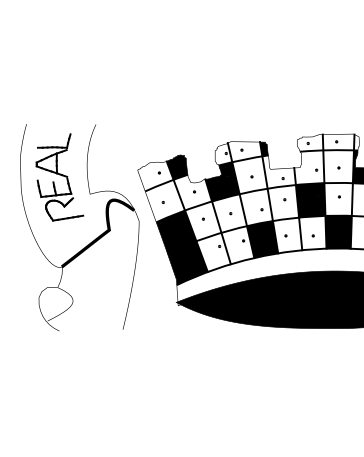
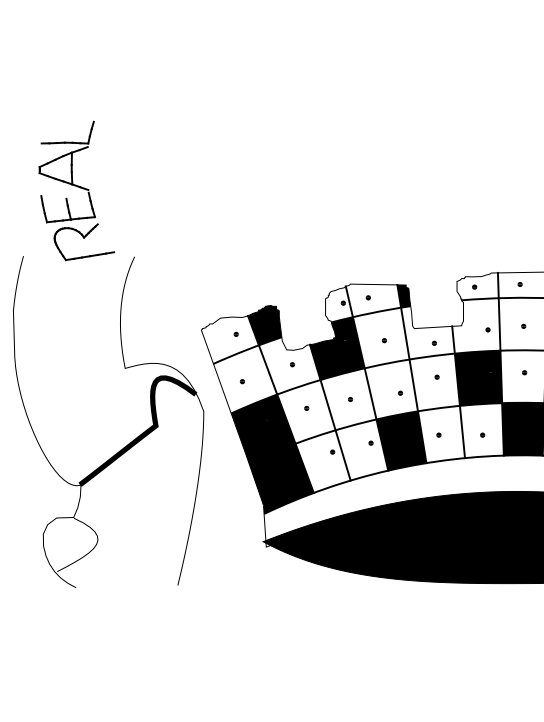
part: (59, 177) -> (76, 191), moved

